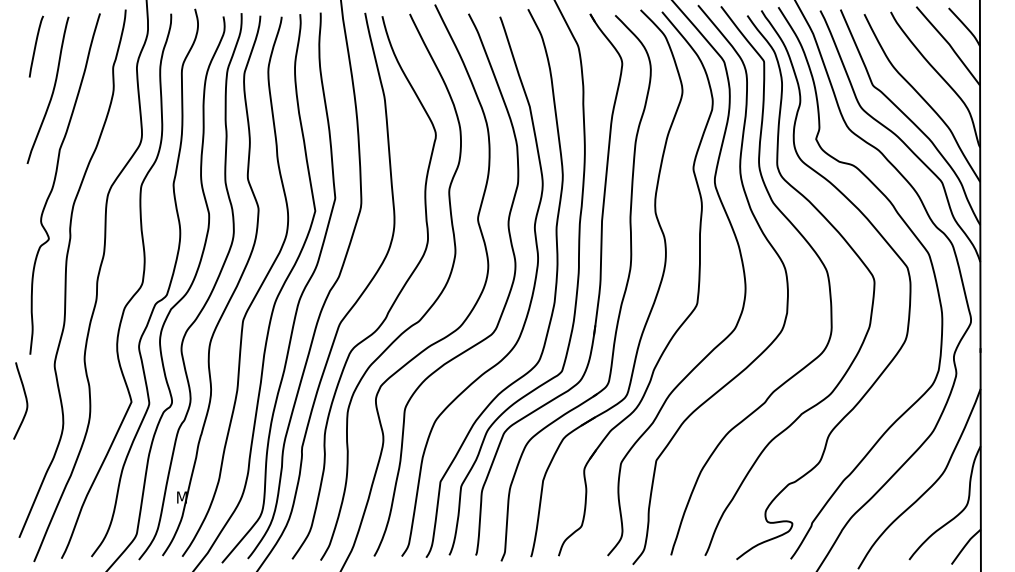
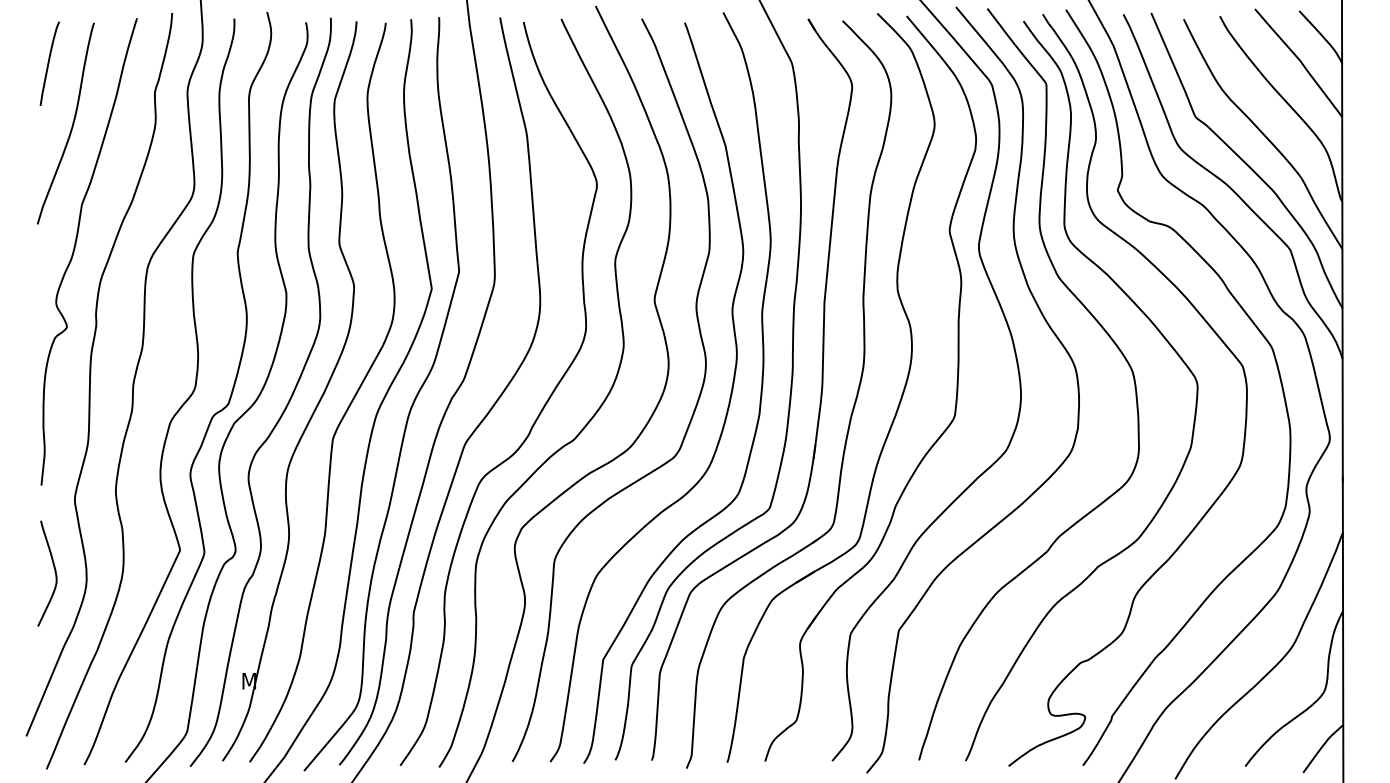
curve: (25, 400) -> (54, 572), moved

